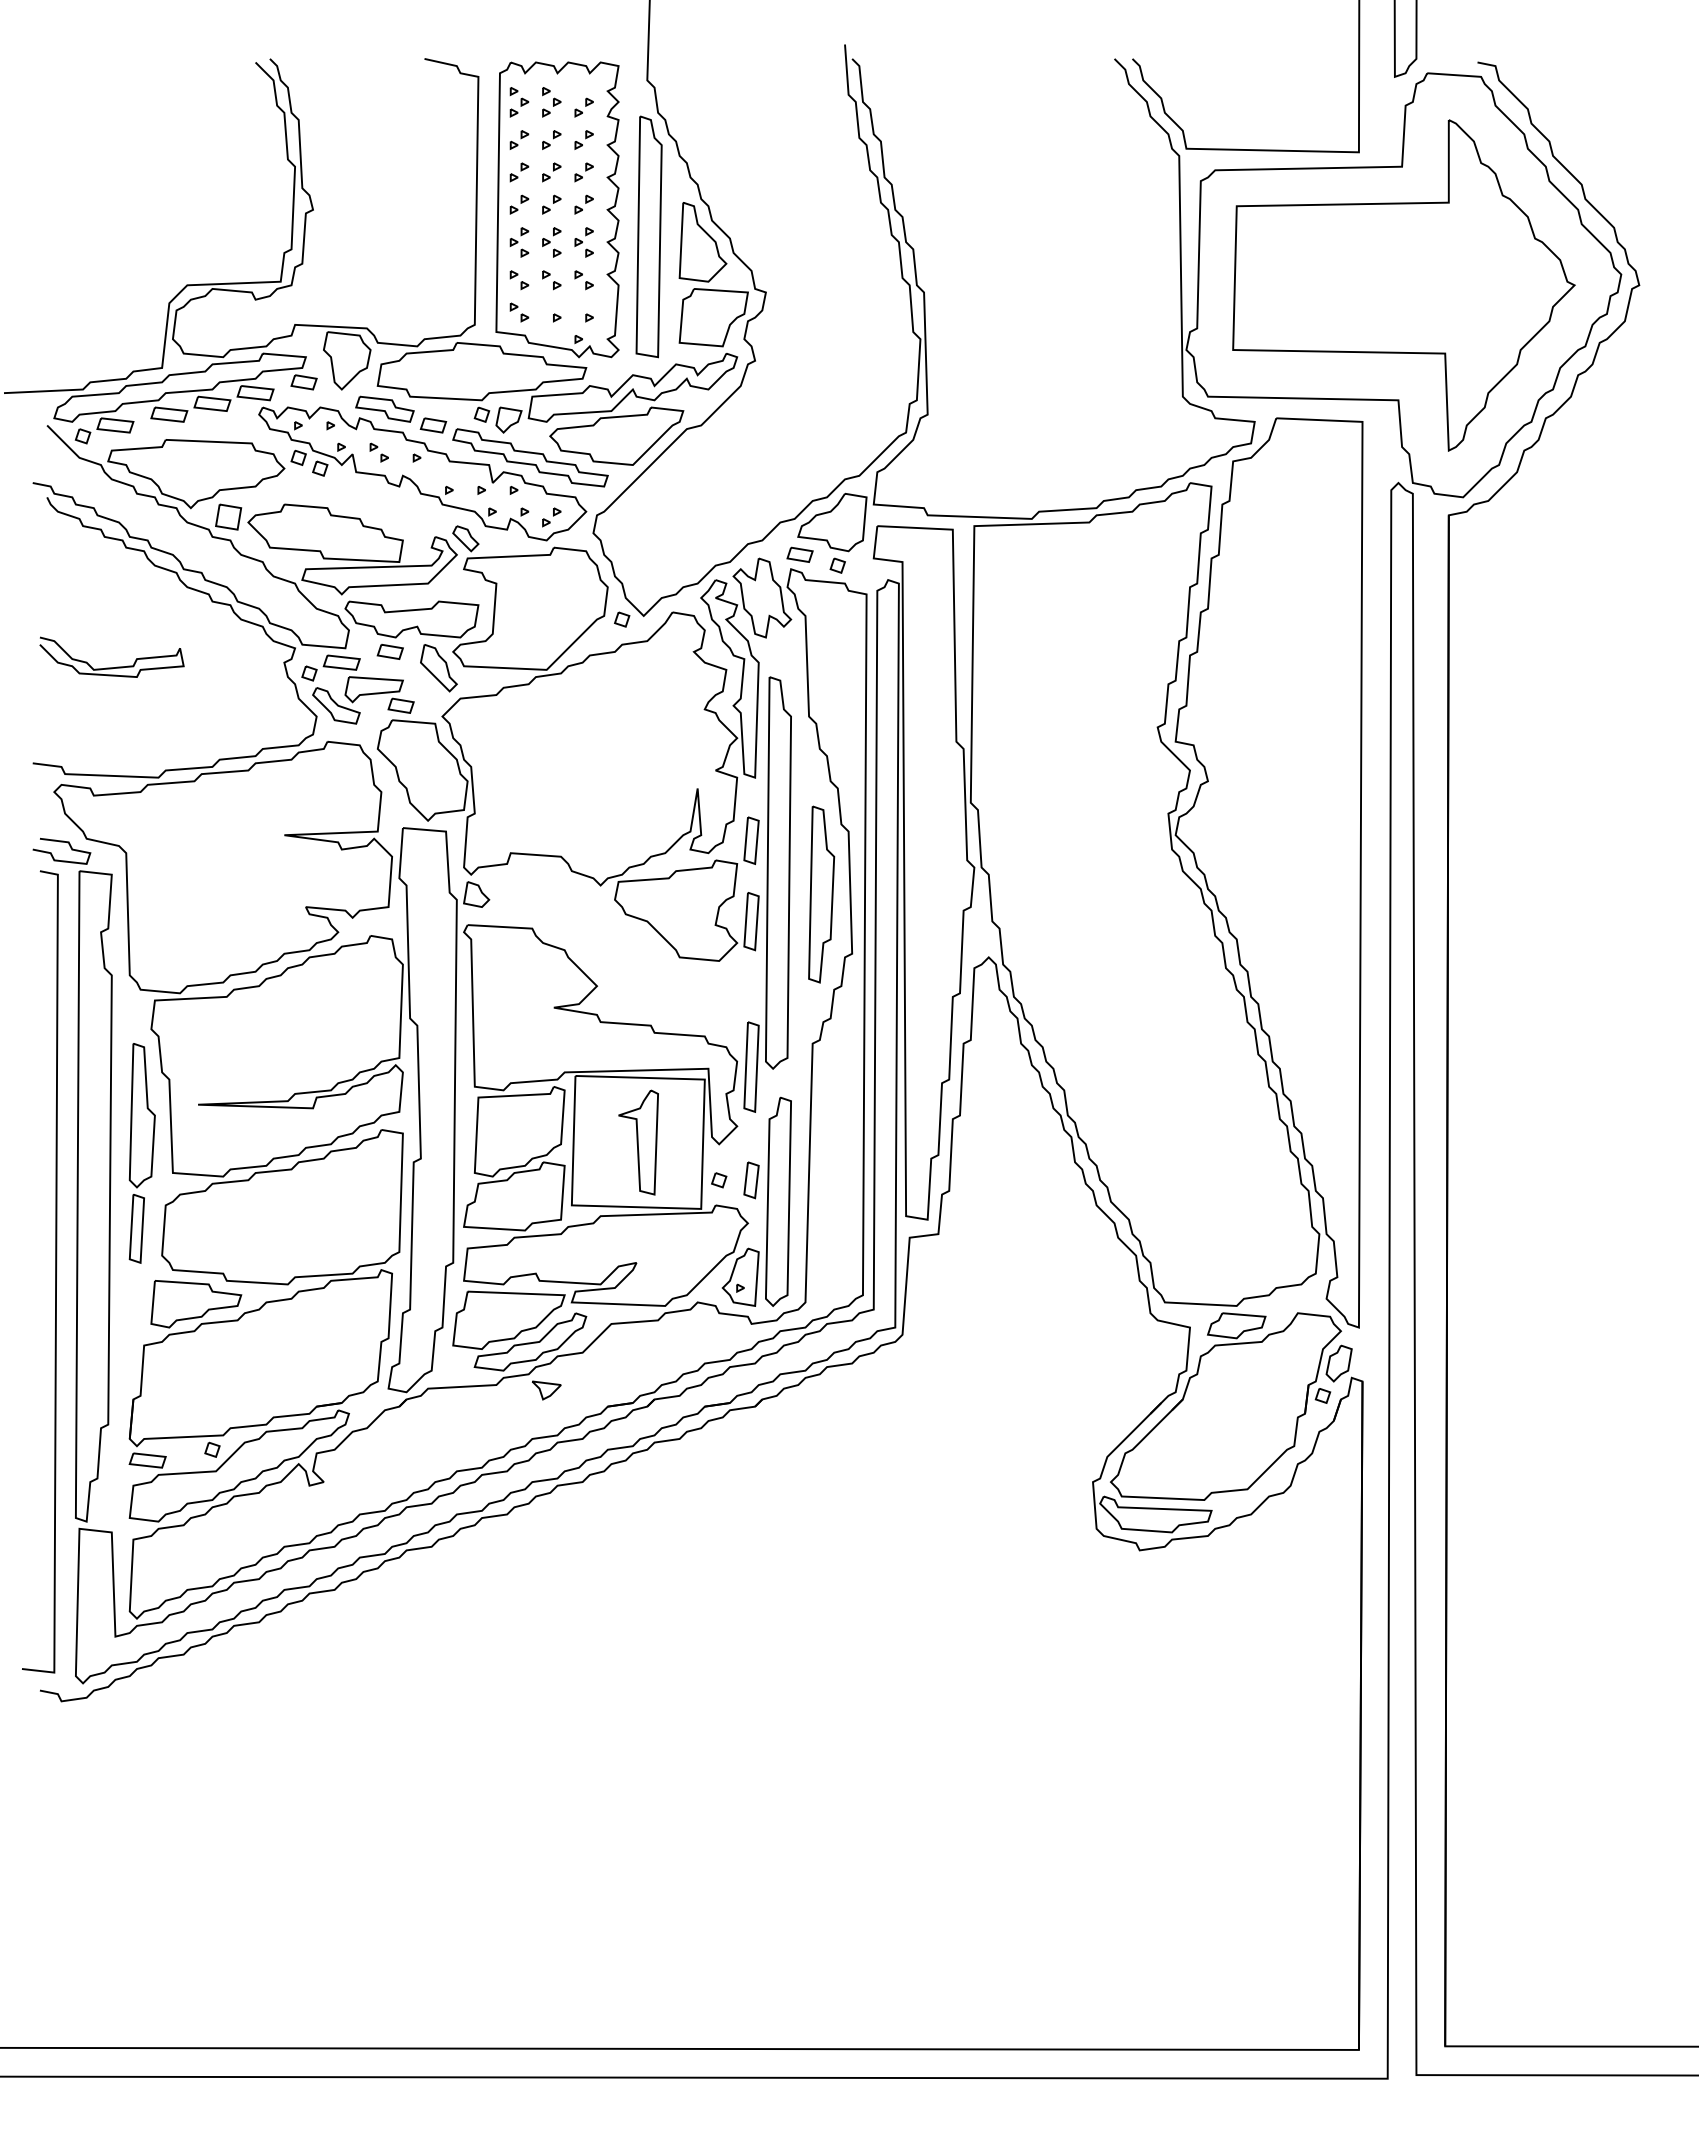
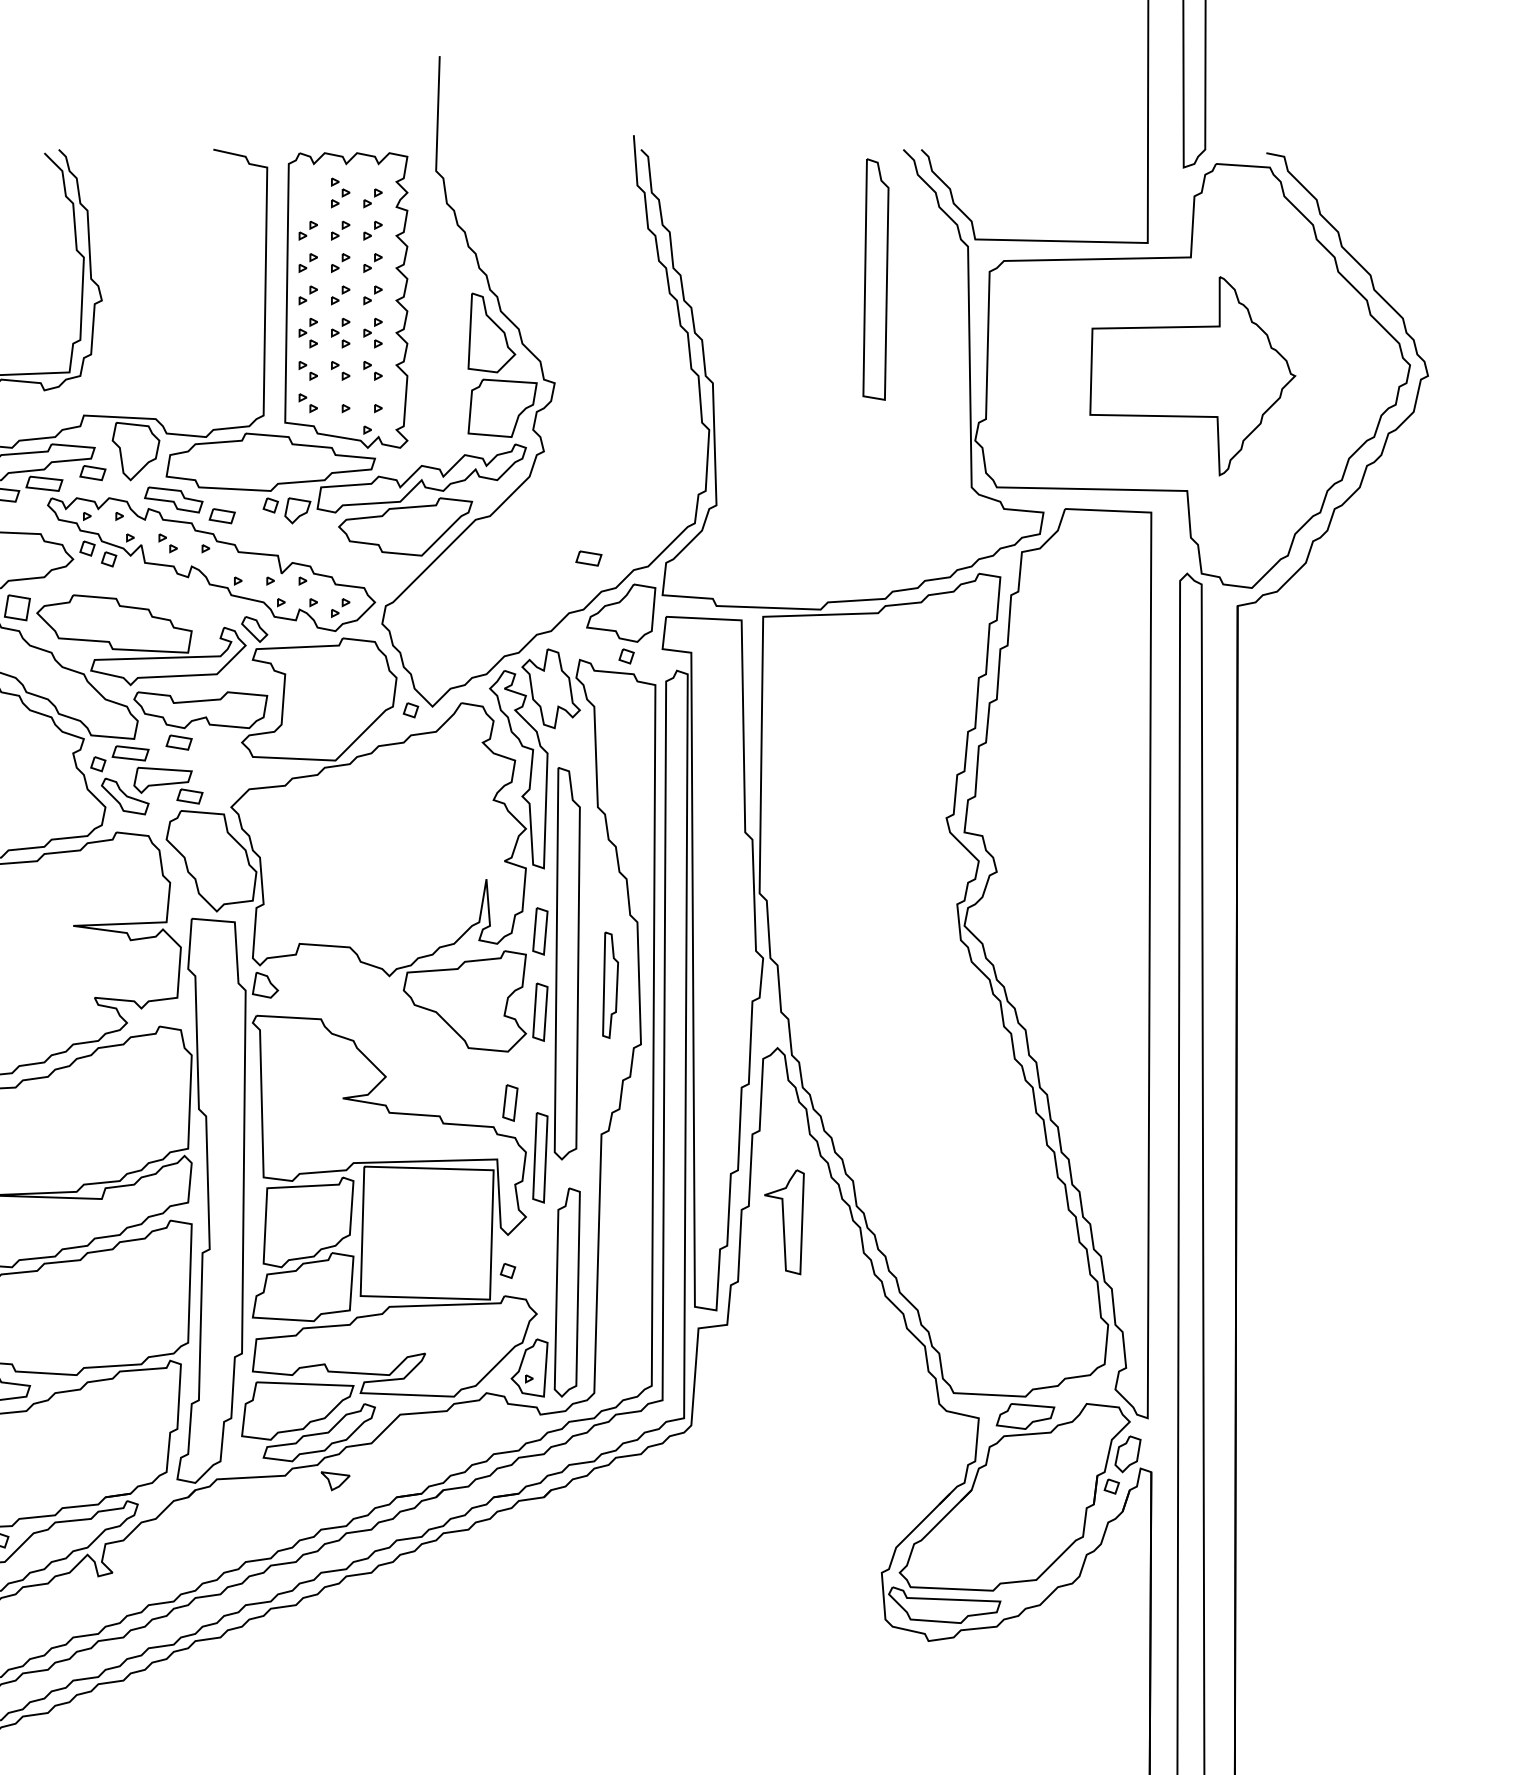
part: (519, 102) -> (308, 193), removed
part: (648, 236) -> (875, 279), moved
part: (1403, 285) -> (1192, 376), size x0.6
part: (530, 457) -> (319, 548), removed
part: (799, 554) -> (588, 558), moved
part: (438, 668) -> (227, 759), removed
part: (821, 894) -> (610, 985), size x0.6
part: (638, 1142) -> (784, 1222), moved
part: (751, 1180) -> (510, 1103), moved

